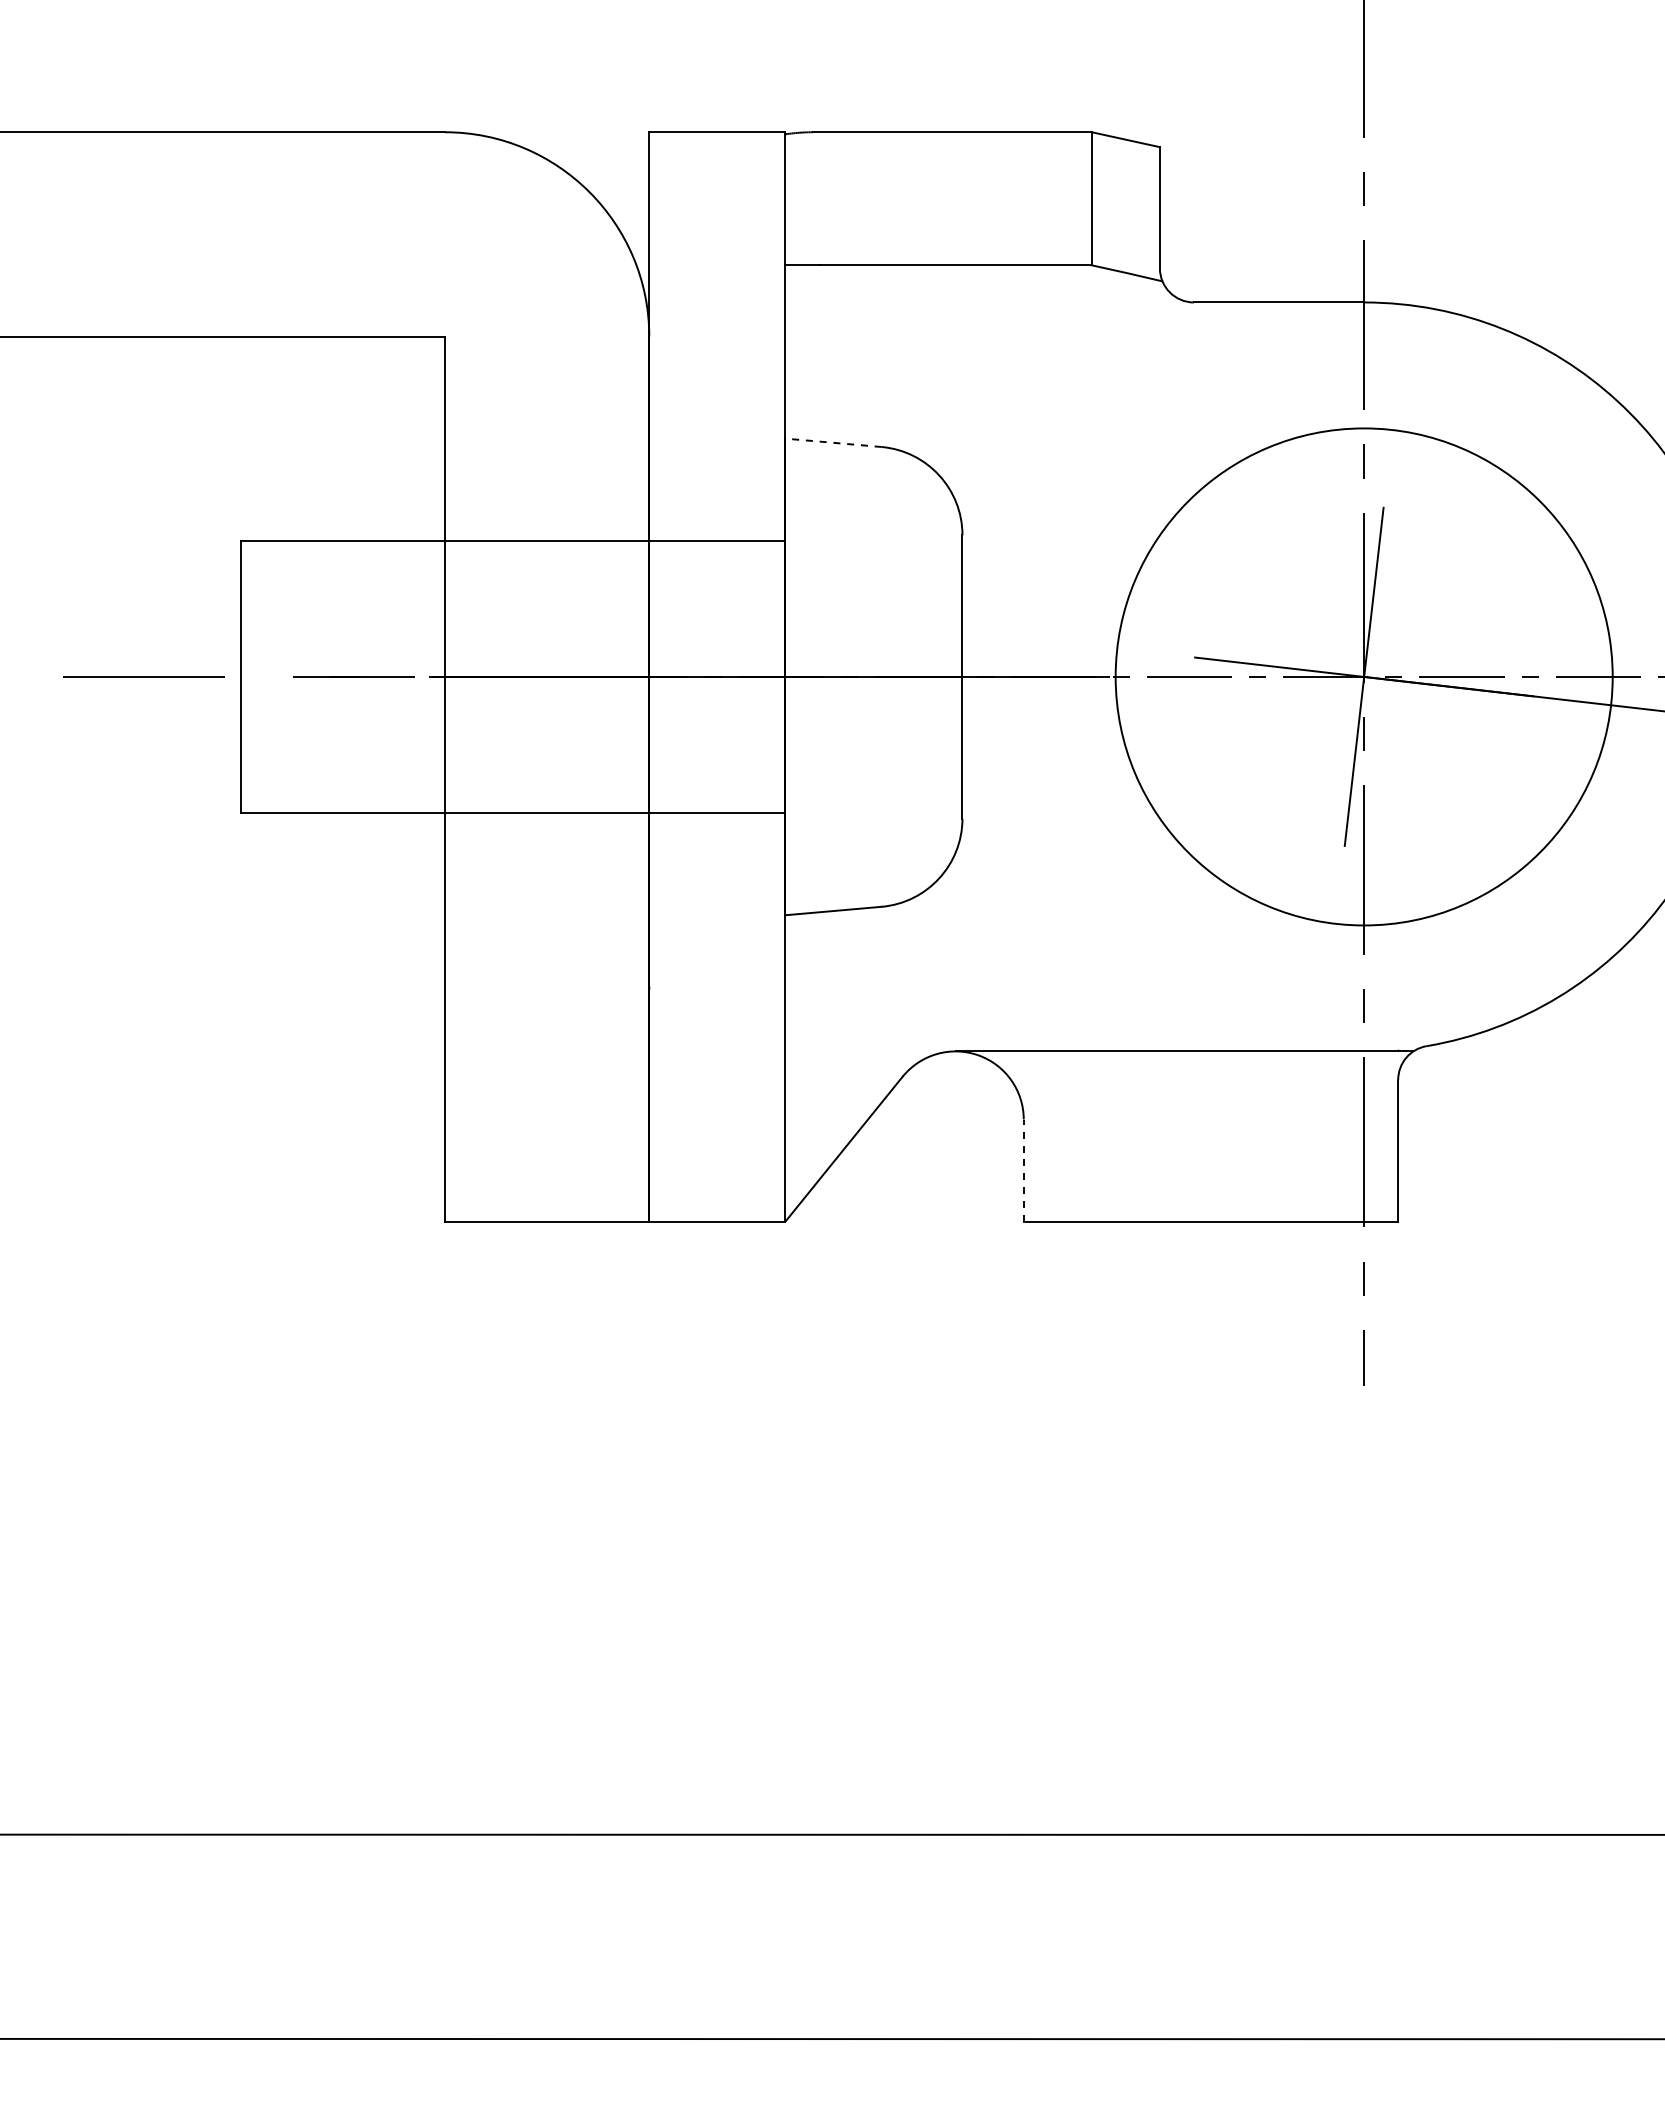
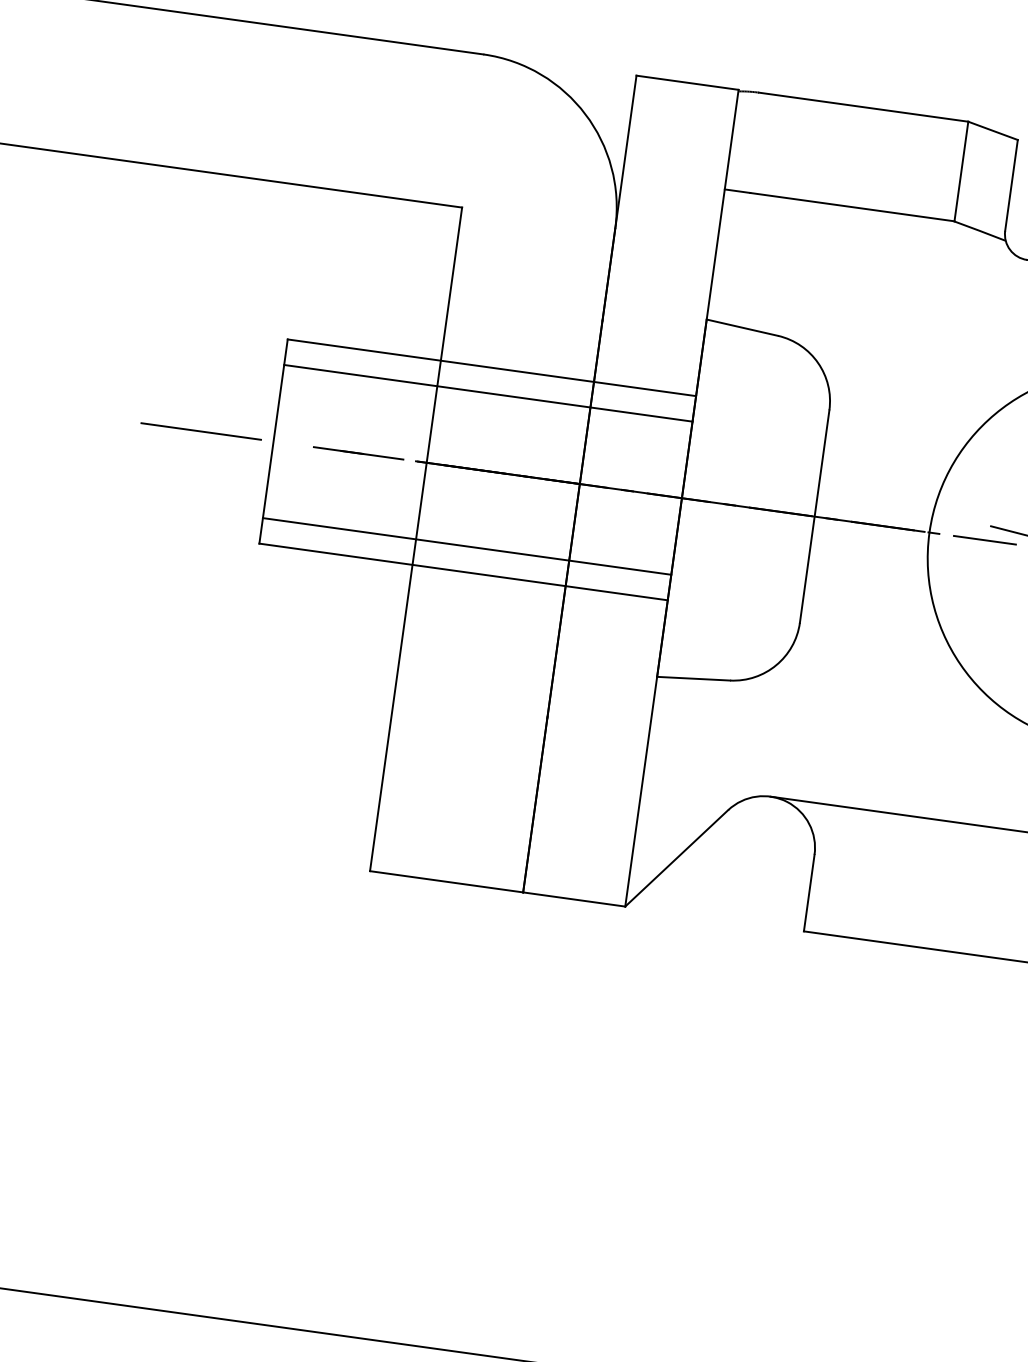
line: (833, 442) -> (742, 327), dashed -> solid
line: (512, 574) -> (487, 393), added
line: (512, 779) -> (466, 546), added
line: (1023, 1170) -> (809, 893), dashed -> solid

